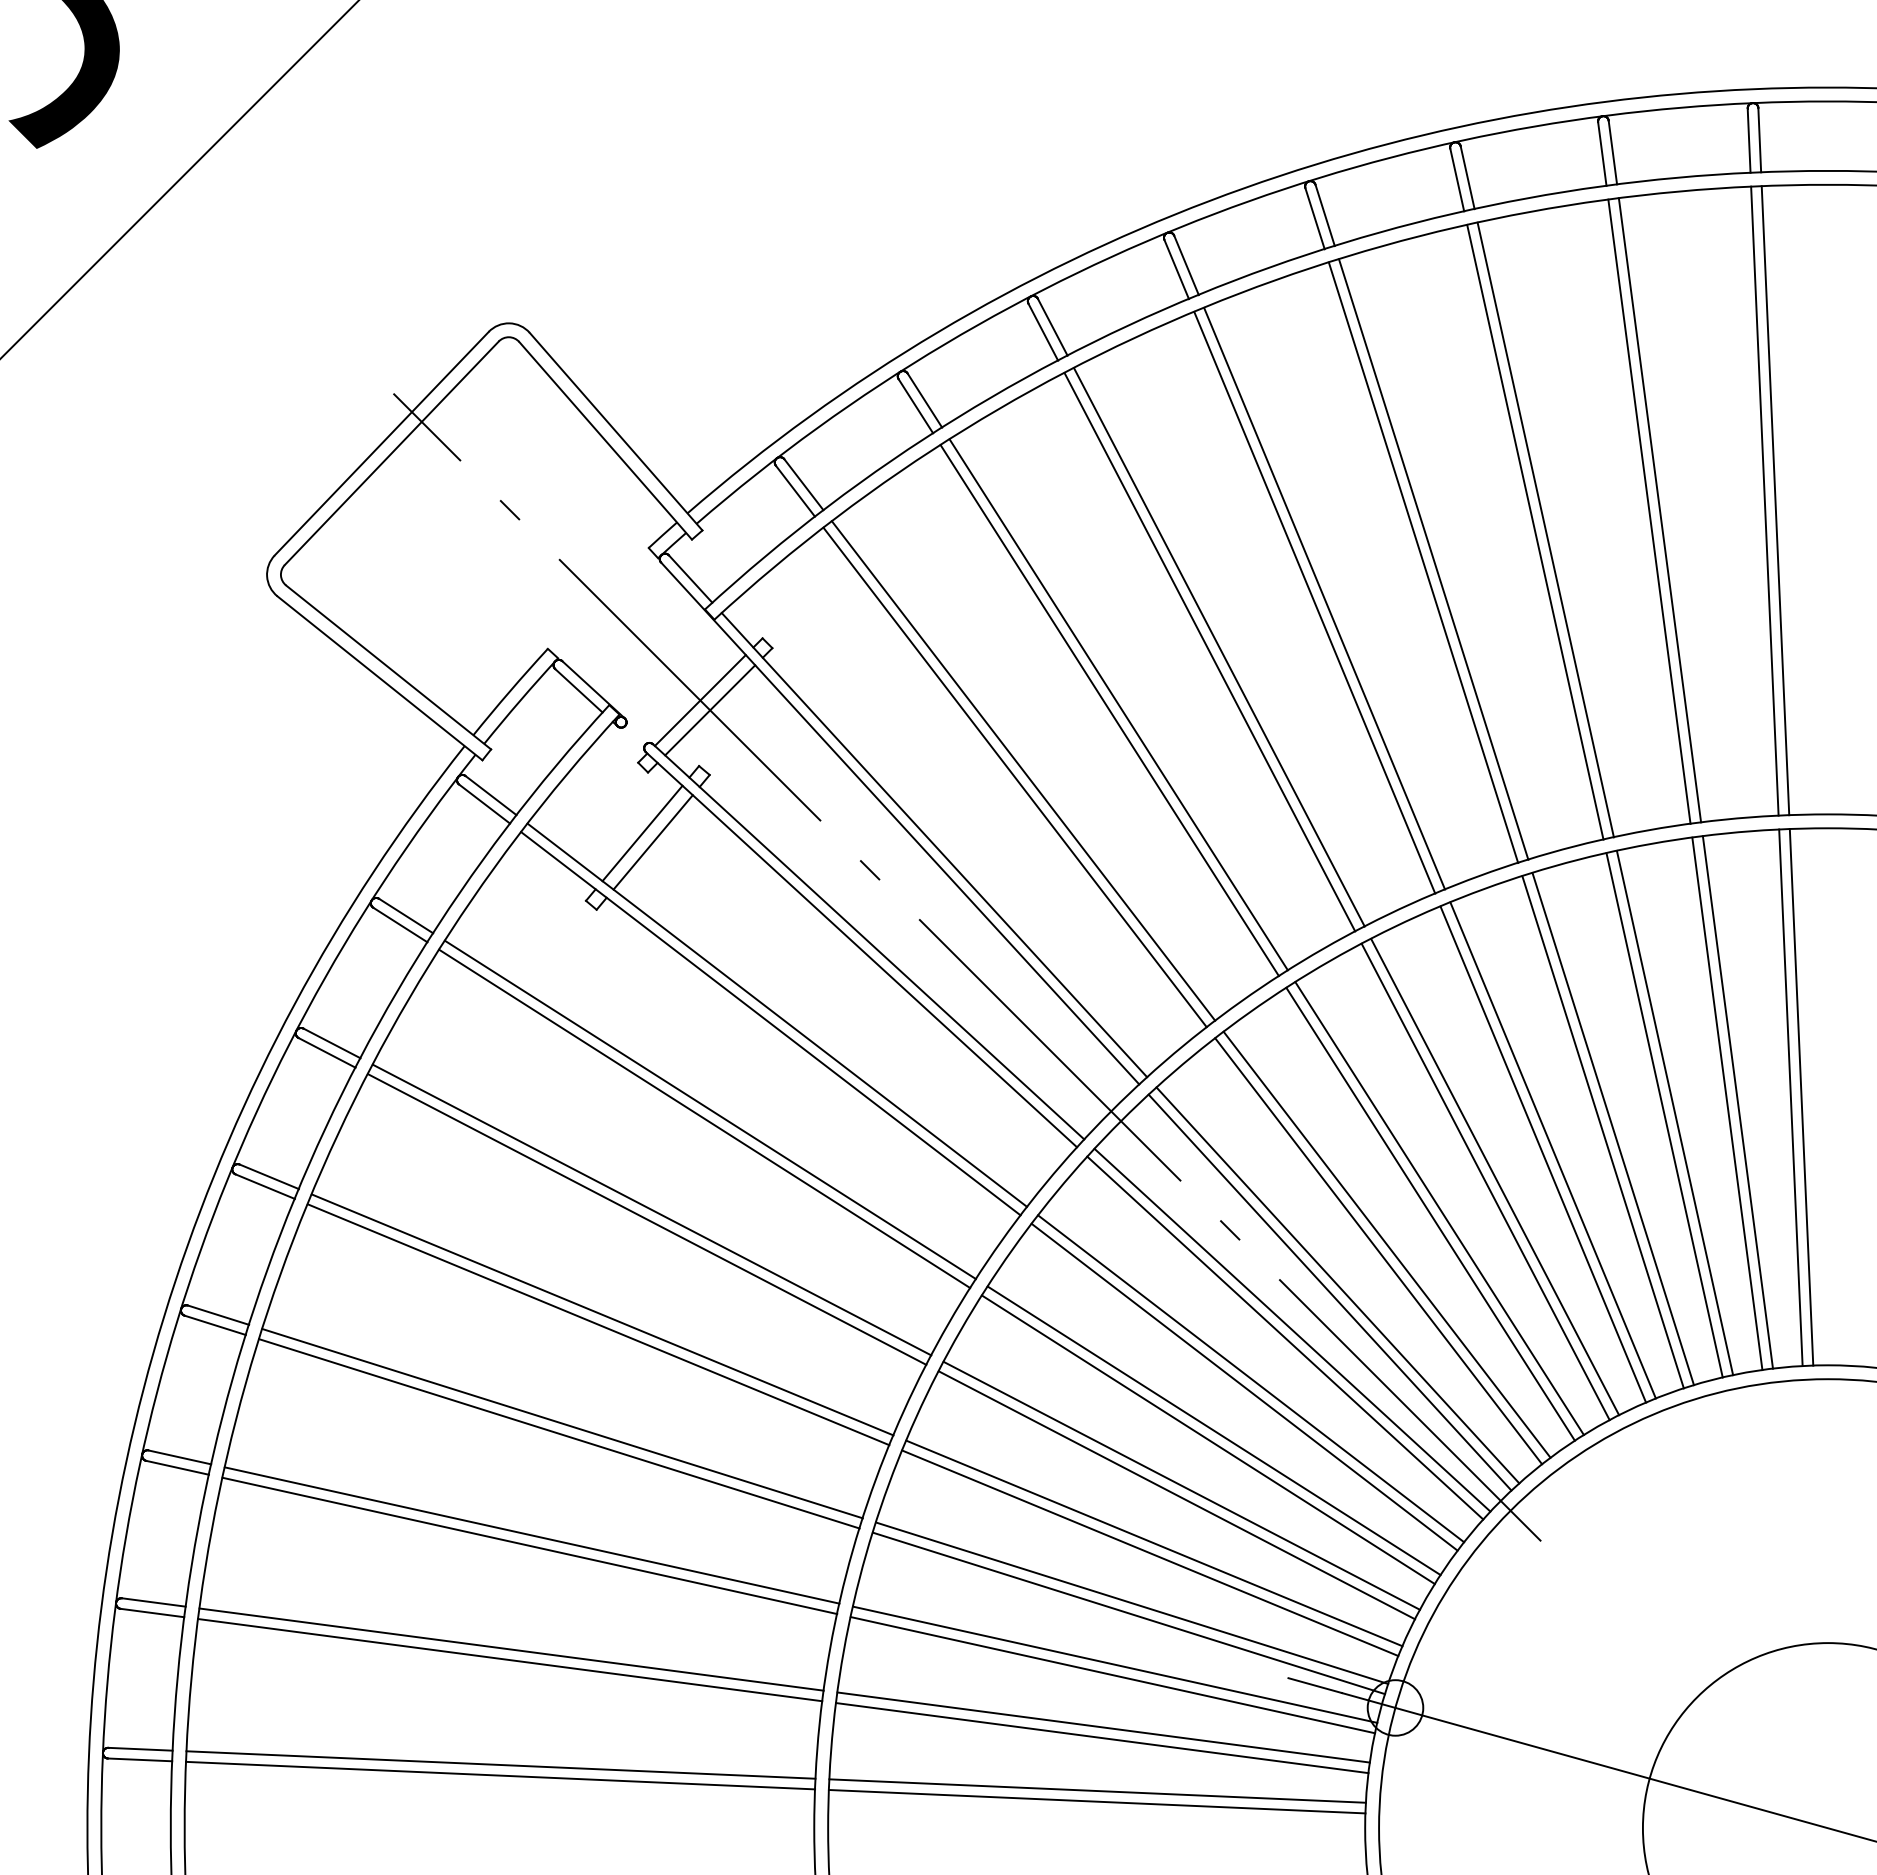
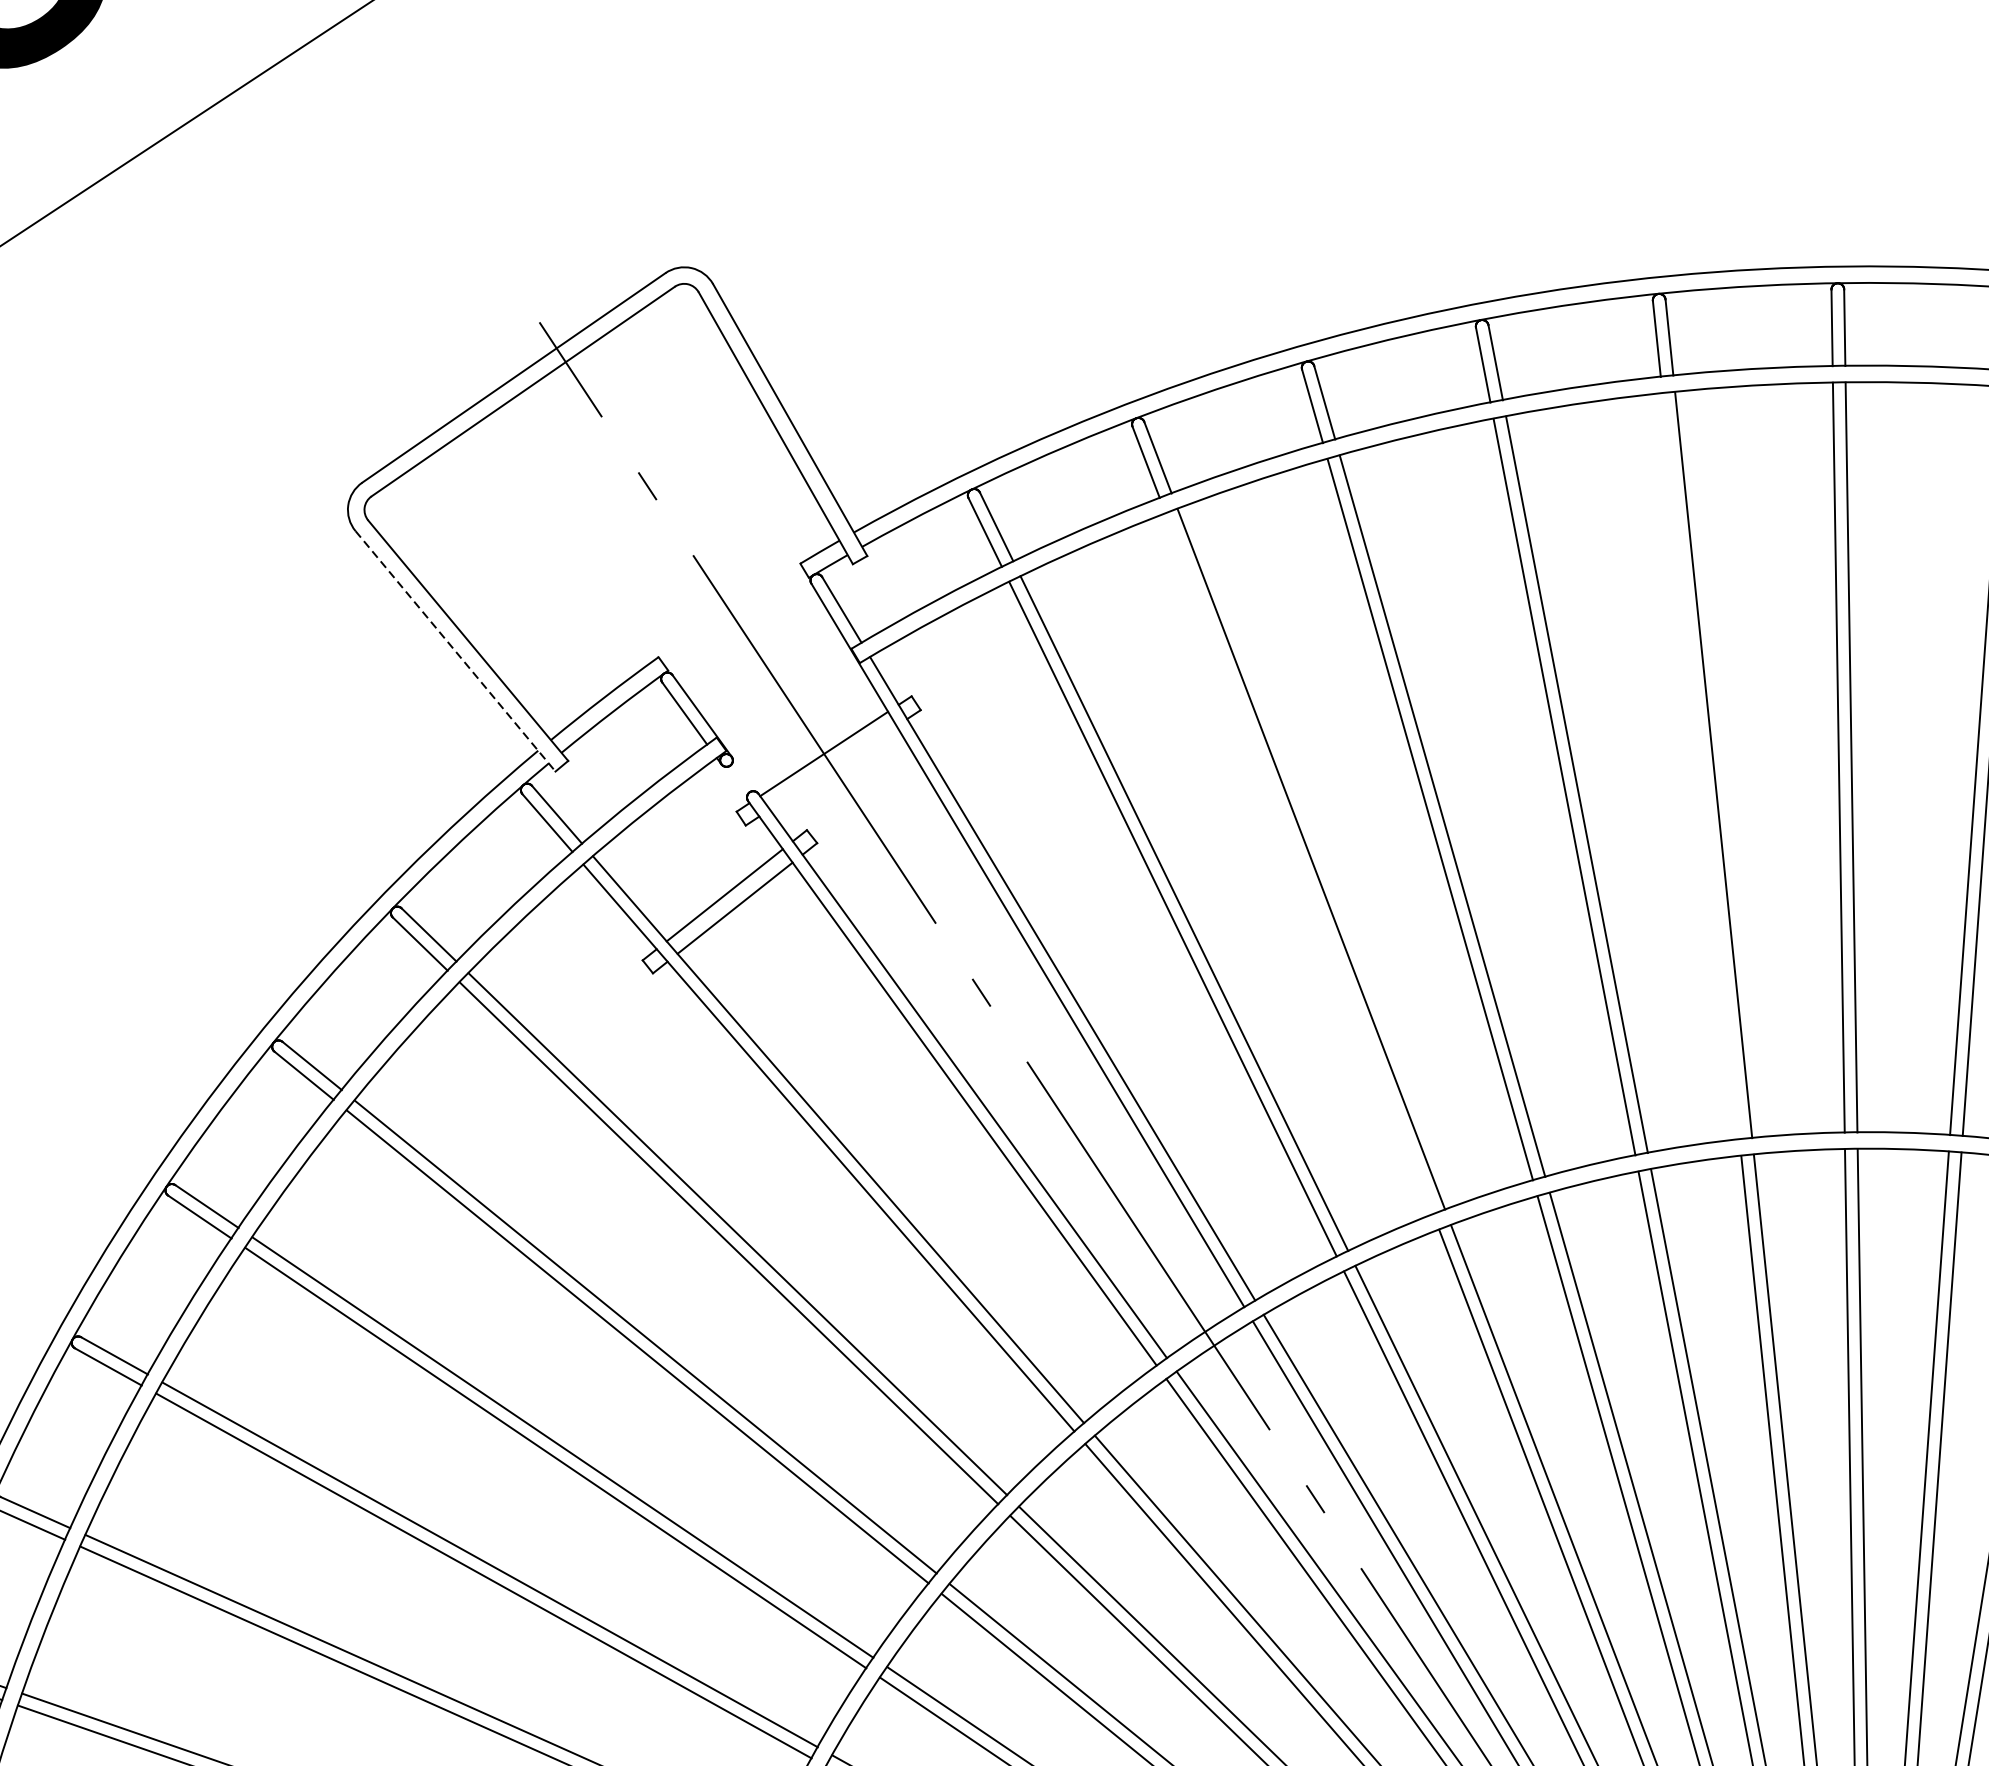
line: (1423, 562) -> (1701, 766), removed
line: (380, 678) -> (456, 651), solid -> dashed
line: (710, 710) -> (833, 768), removed
line: (1109, 710) -> (1299, 863), removed

